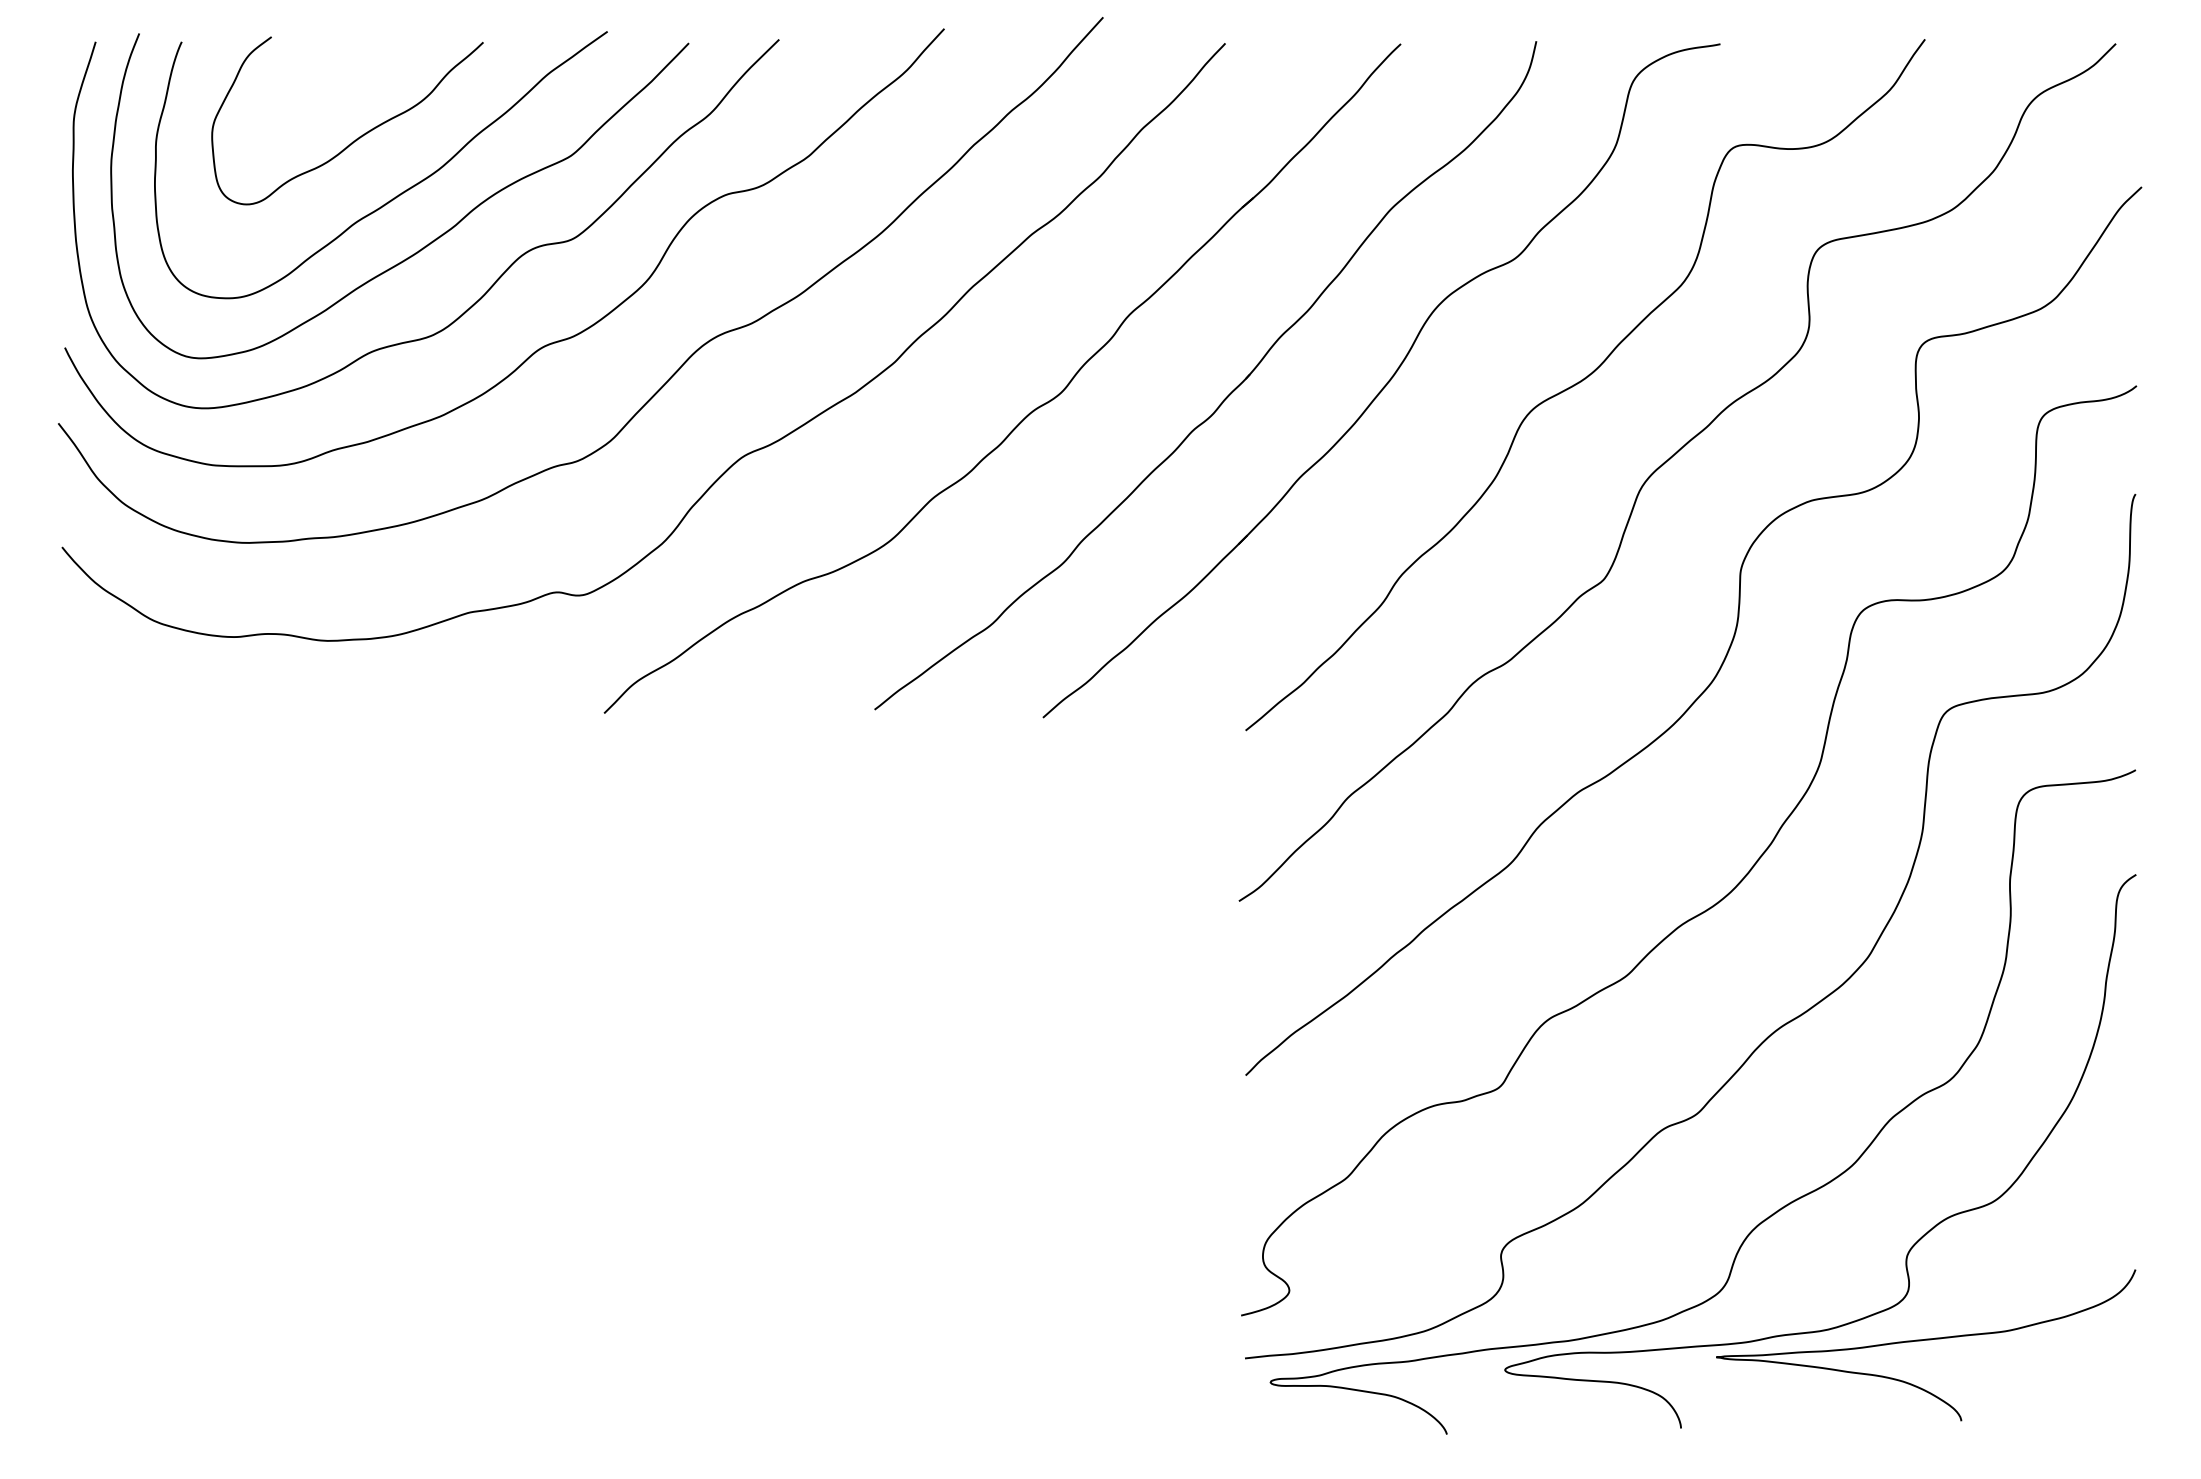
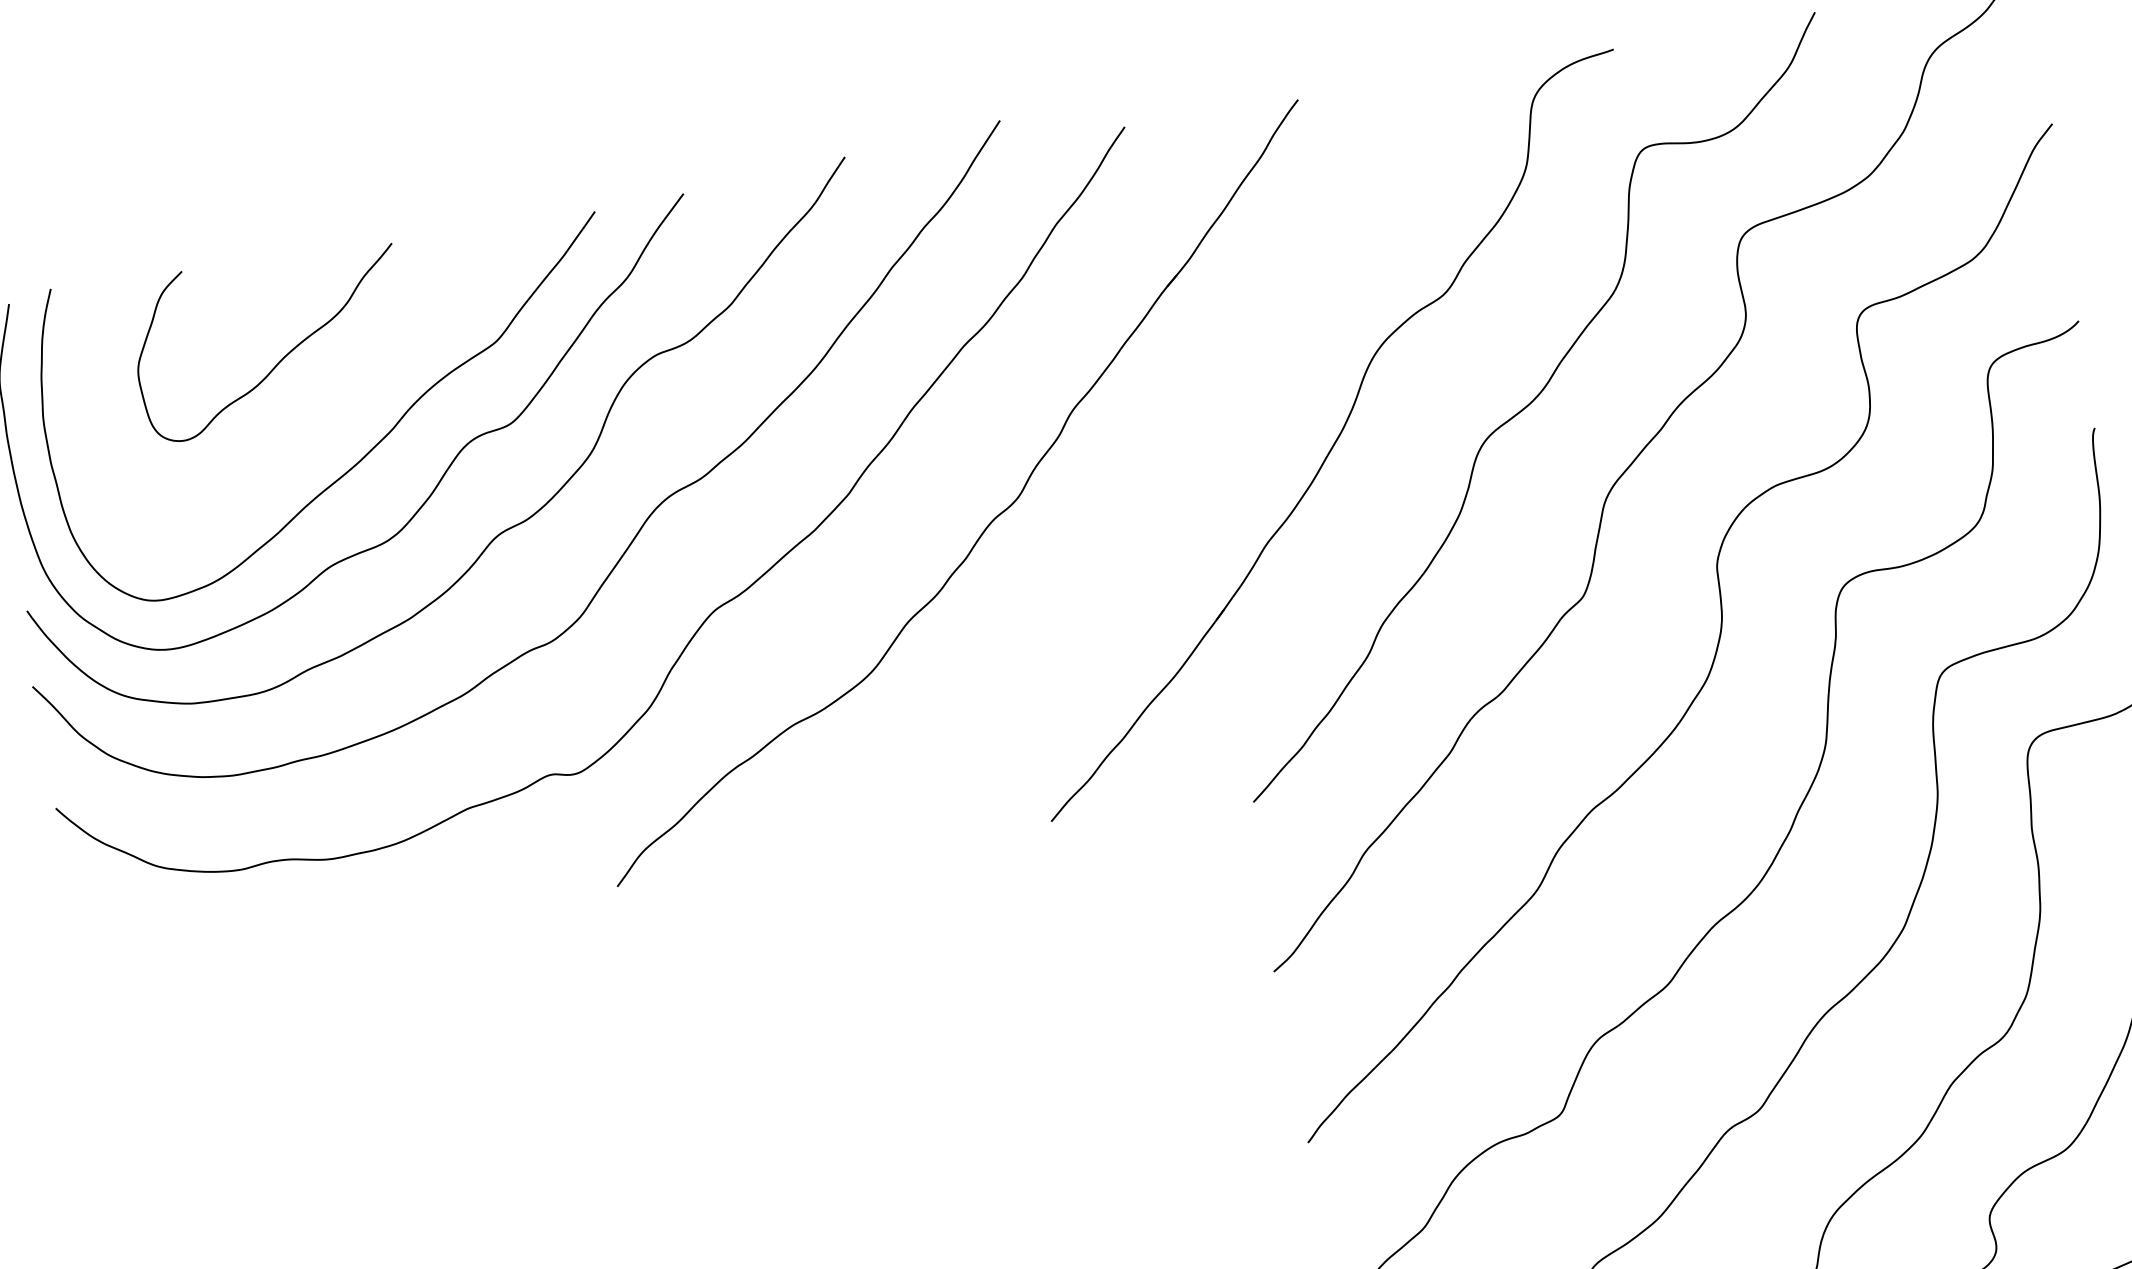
curve: (398, 194) -> (332, 406), removed
part: (1226, 396) -> (1181, 475), removed

